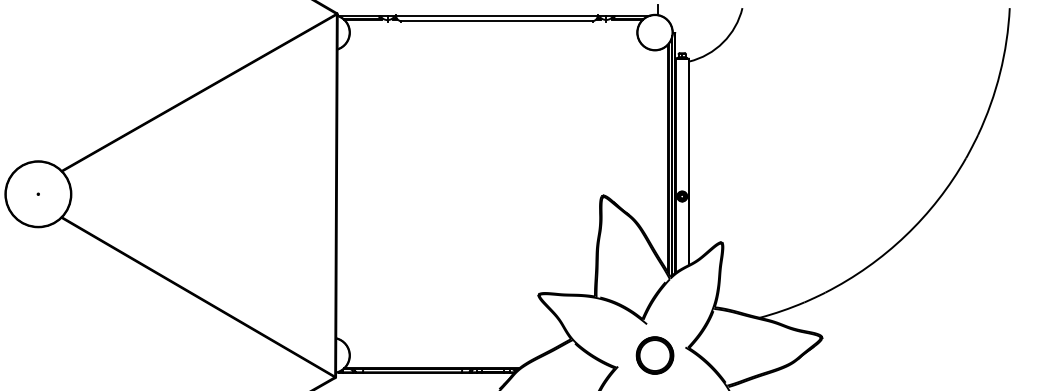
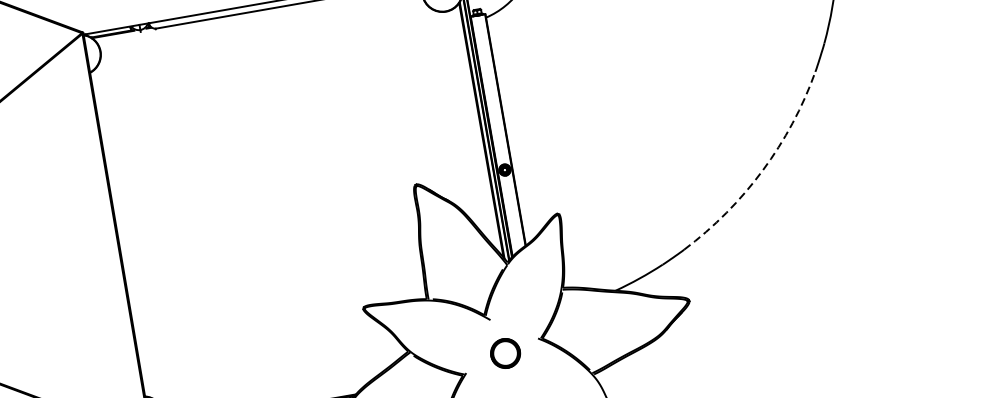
arc: (905, 235) -> (762, 170), solid -> dashed
part: (654, 355) -> (504, 353), size x0.7

